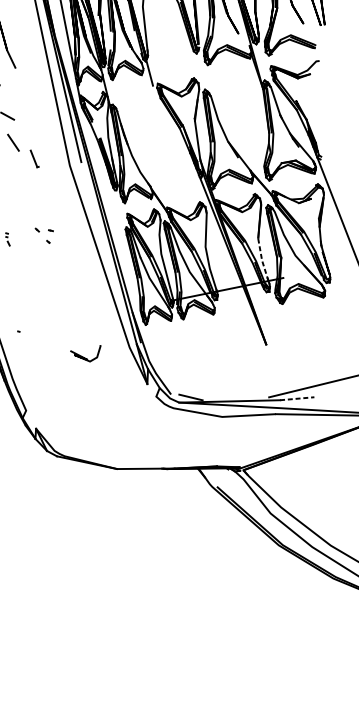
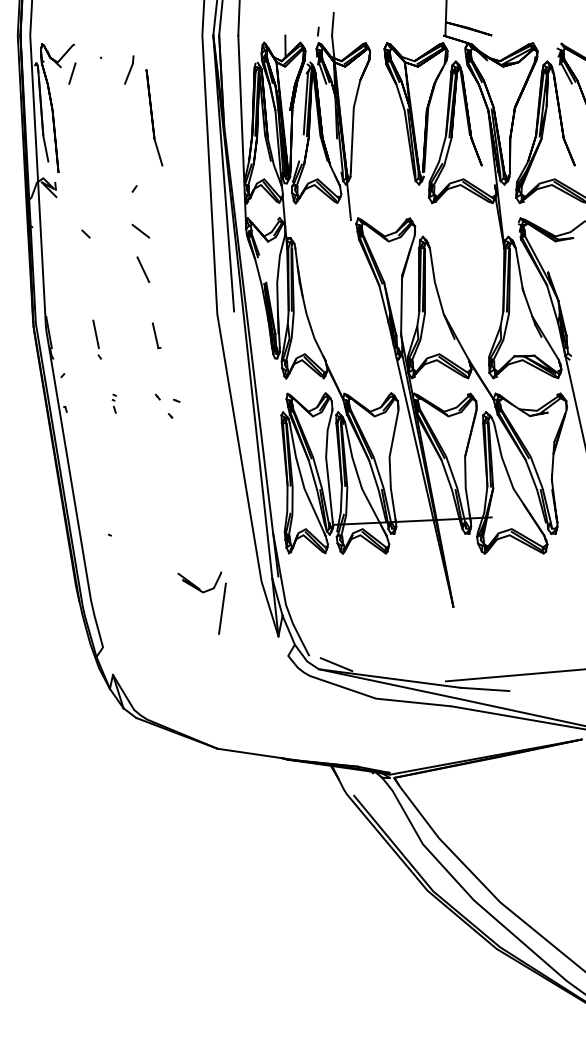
part: (34, 158) -> (156, 335), moved
line: (262, 261) -> (465, 489), dashed -> solid
line: (105, 370) -> (222, 608), added
line: (297, 398) -> (485, 689), dashed -> solid

